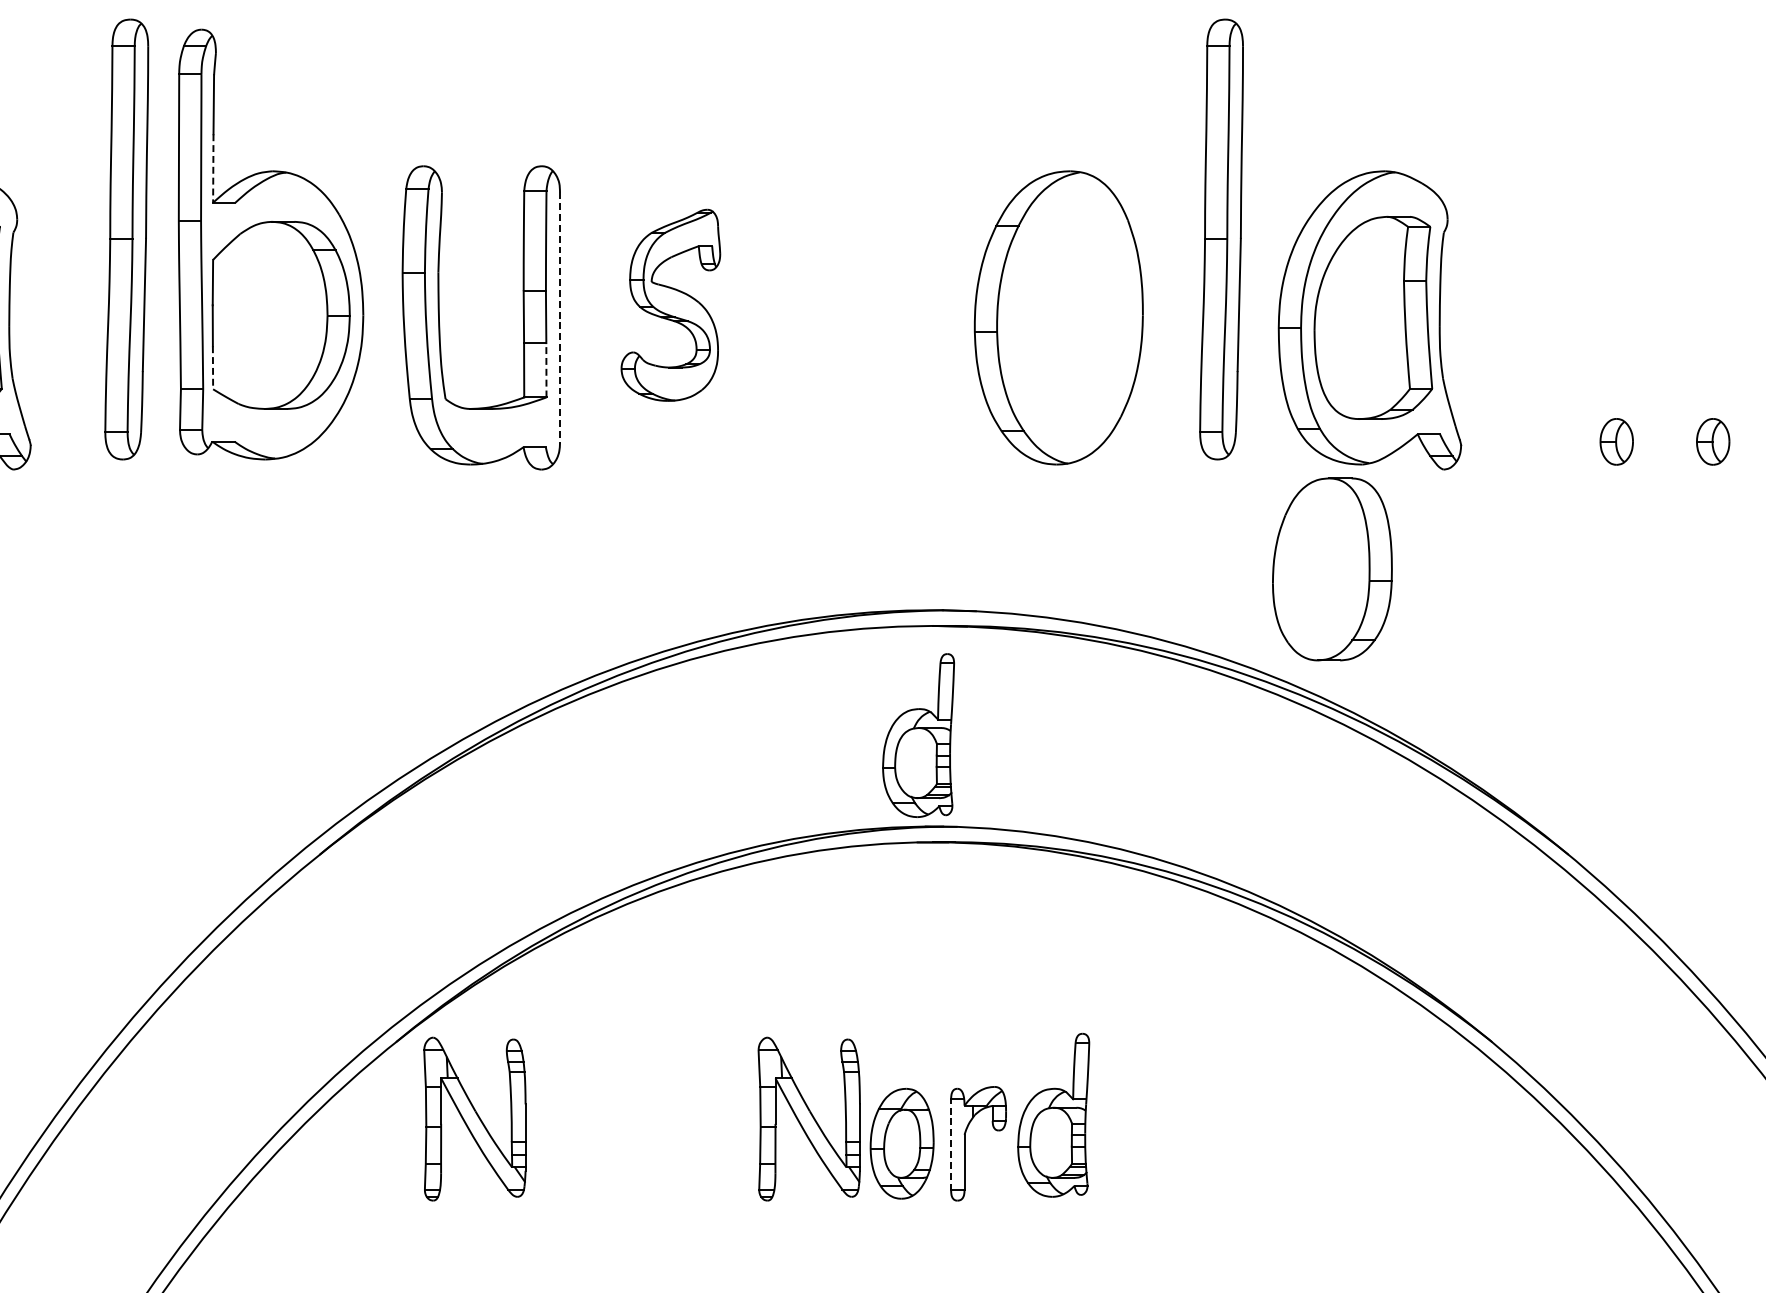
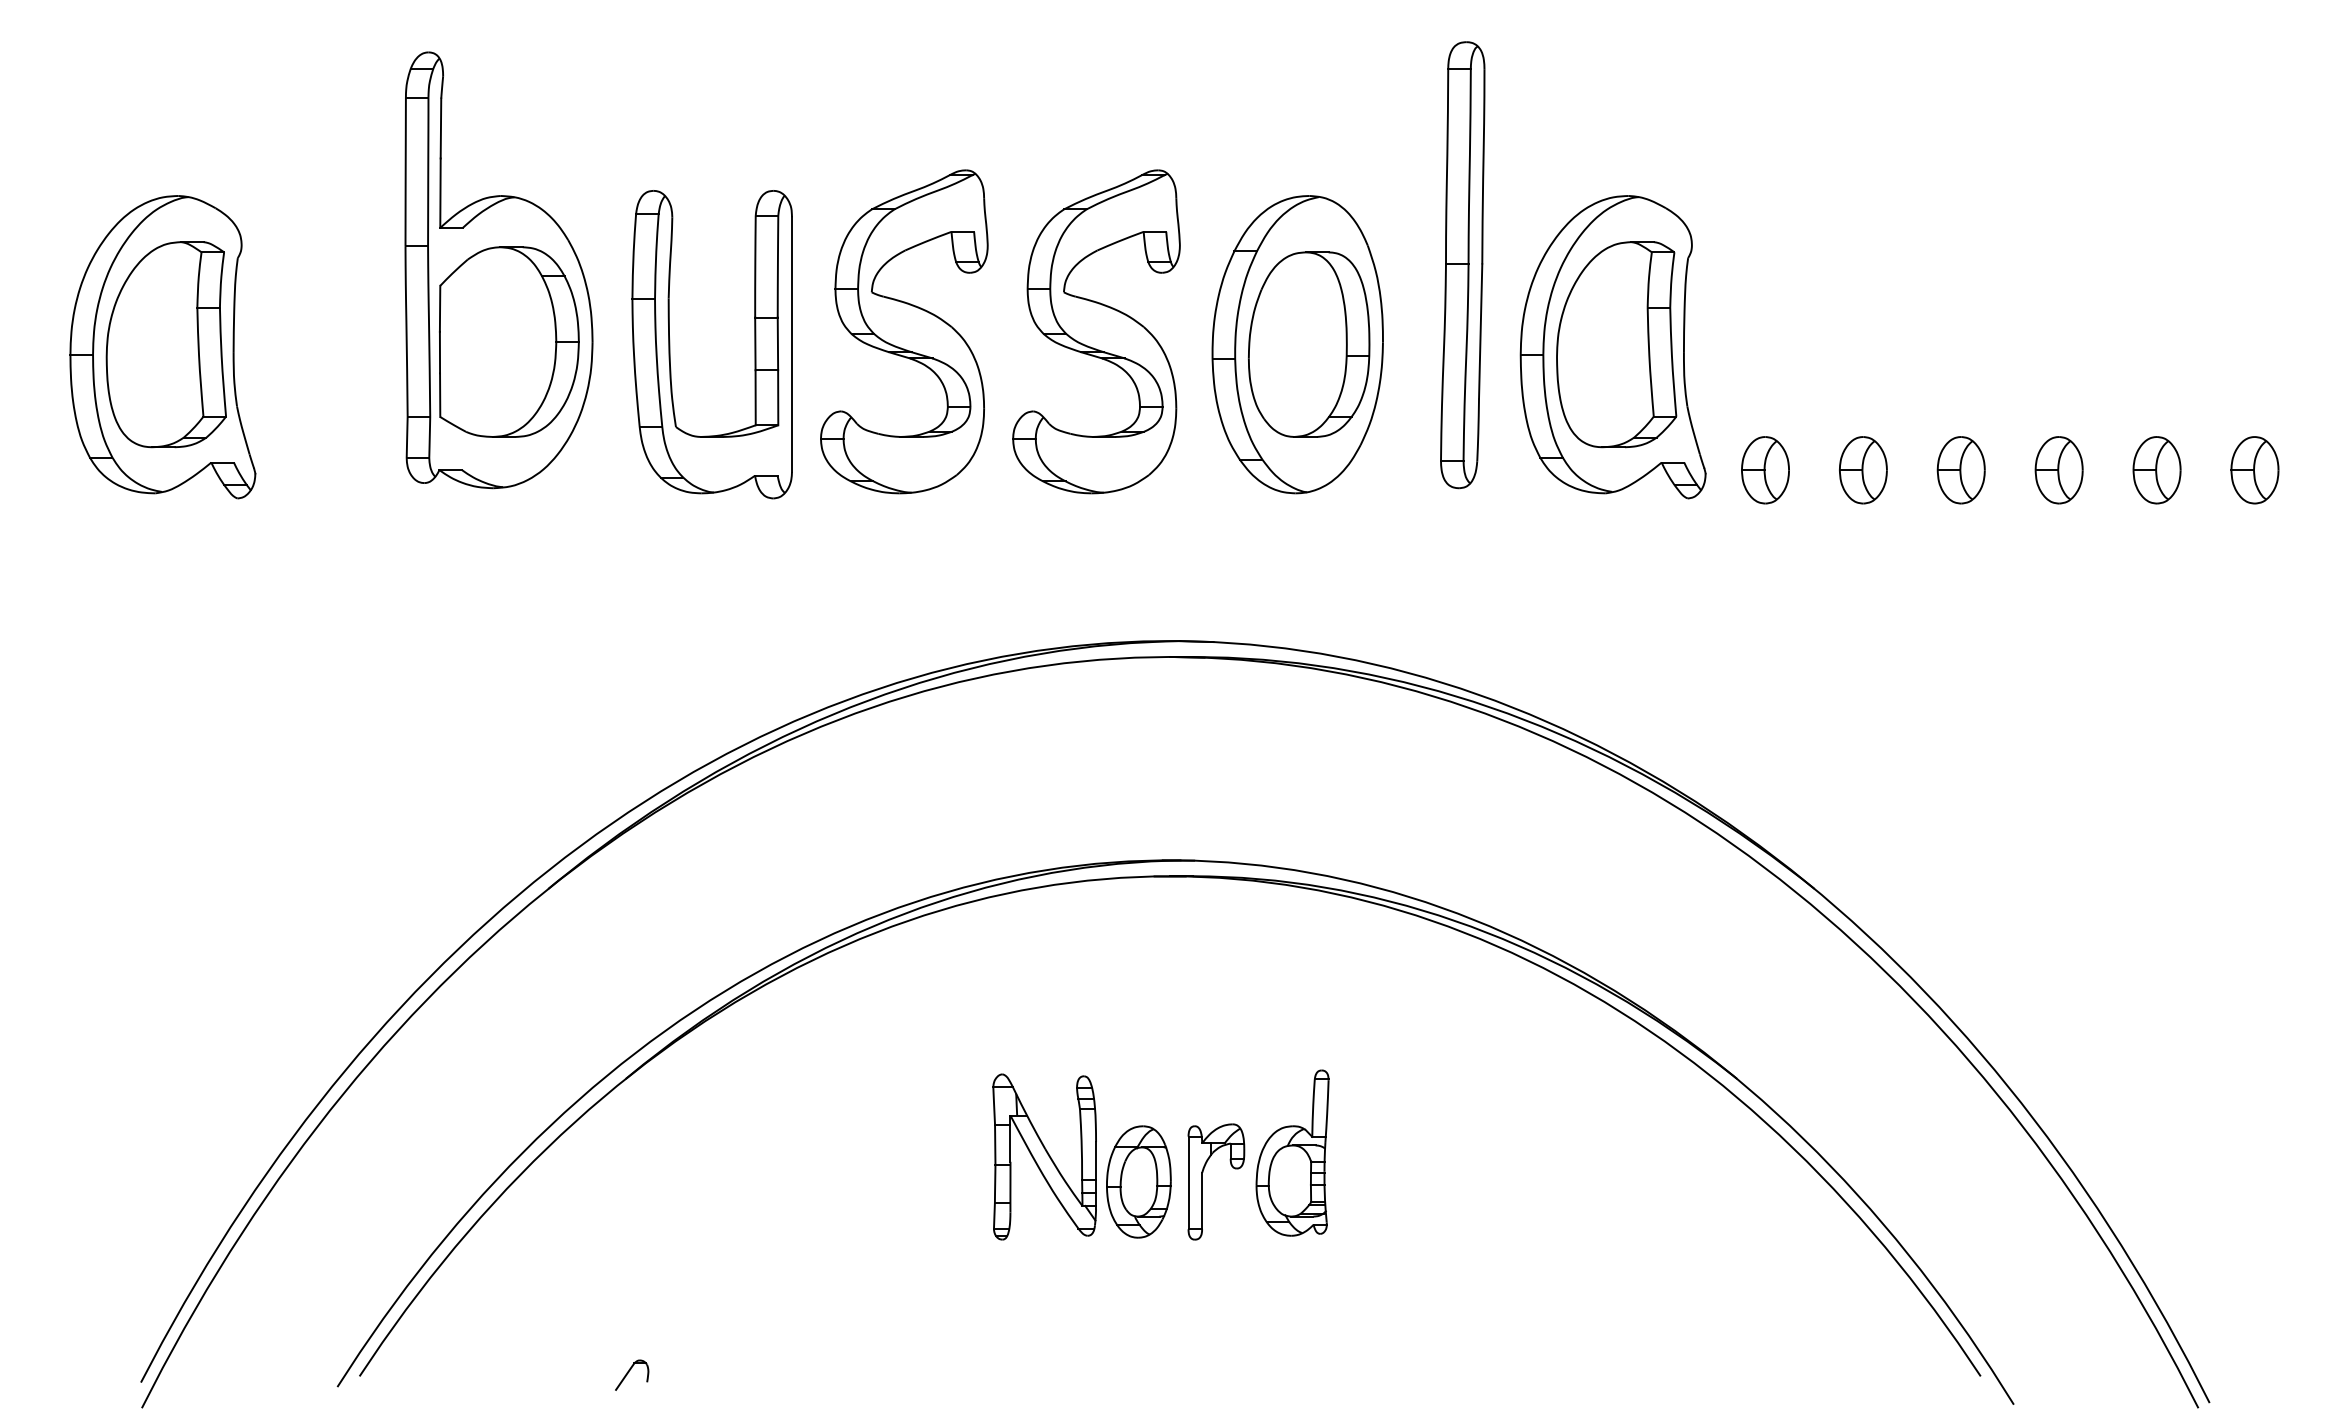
line: (213, 168) -> (440, 193), dashed -> solid
part: (126, 239) -> (352, 265), removed
part: (670, 304) -> (904, 331), size x1.67
part: (860, 304) -> (1096, 331), added
line: (559, 318) -> (791, 345), dashed -> solid
line: (213, 368) -> (440, 395), dashed -> solid
line: (546, 370) -> (778, 397), dashed -> solid
part: (1520, 442) -> (1765, 470), added
part: (1616, 442) -> (1863, 470), size x1.43
part: (1712, 442) -> (1960, 470), size x1.43
part: (1331, 569) -> (1308, 344), moved
part: (918, 734) -> (1155, 767), removed
part: (474, 1118) -> (705, 1156), removed
line: (951, 1144) -> (1188, 1182), dashed -> solid

